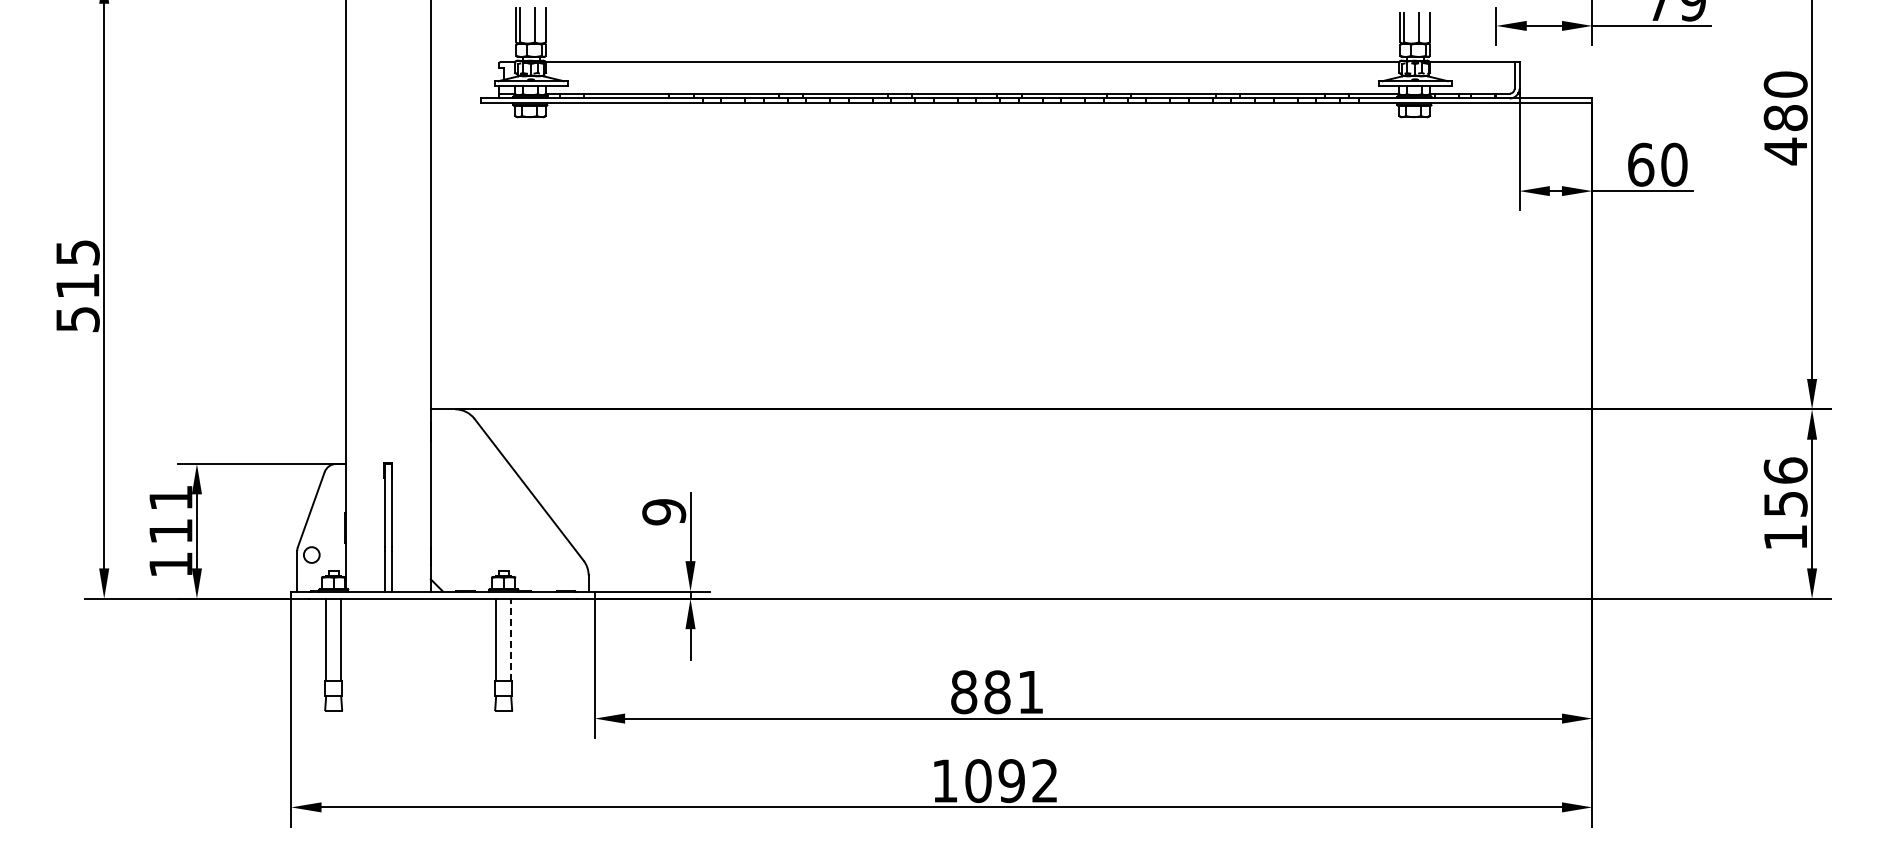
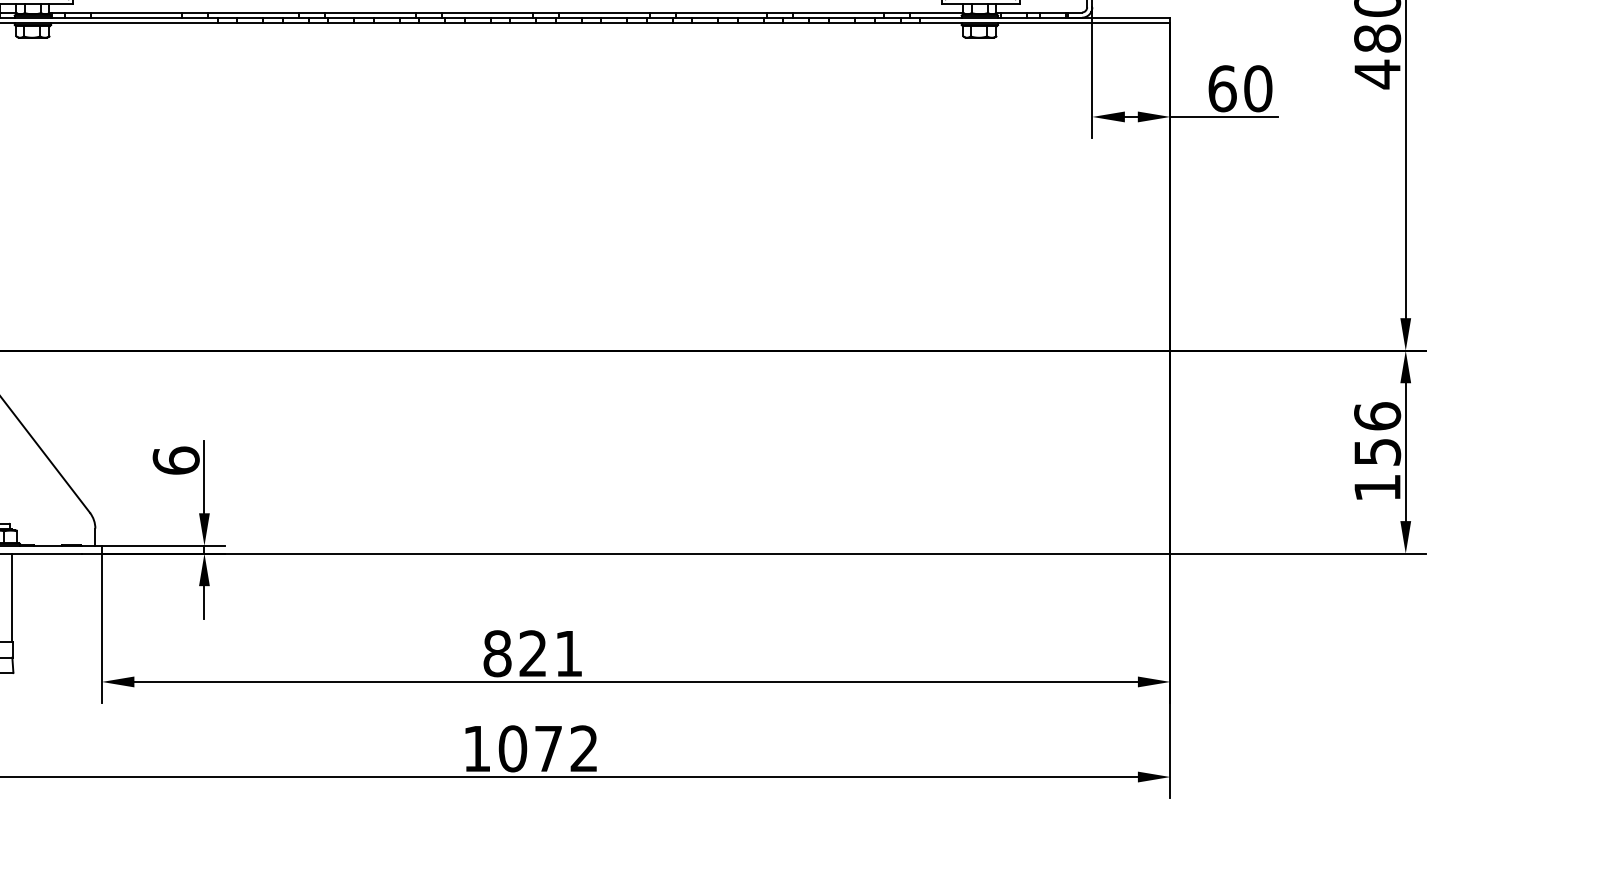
text: (664, 511) -> (176, 460), 9 -> 6
line: (510, 639) -> (11, 597), dashed -> solid
text: (997, 692) -> (533, 653), 881 -> 821
text: (1011, 781) -> (548, 749), 1092 -> 1072

